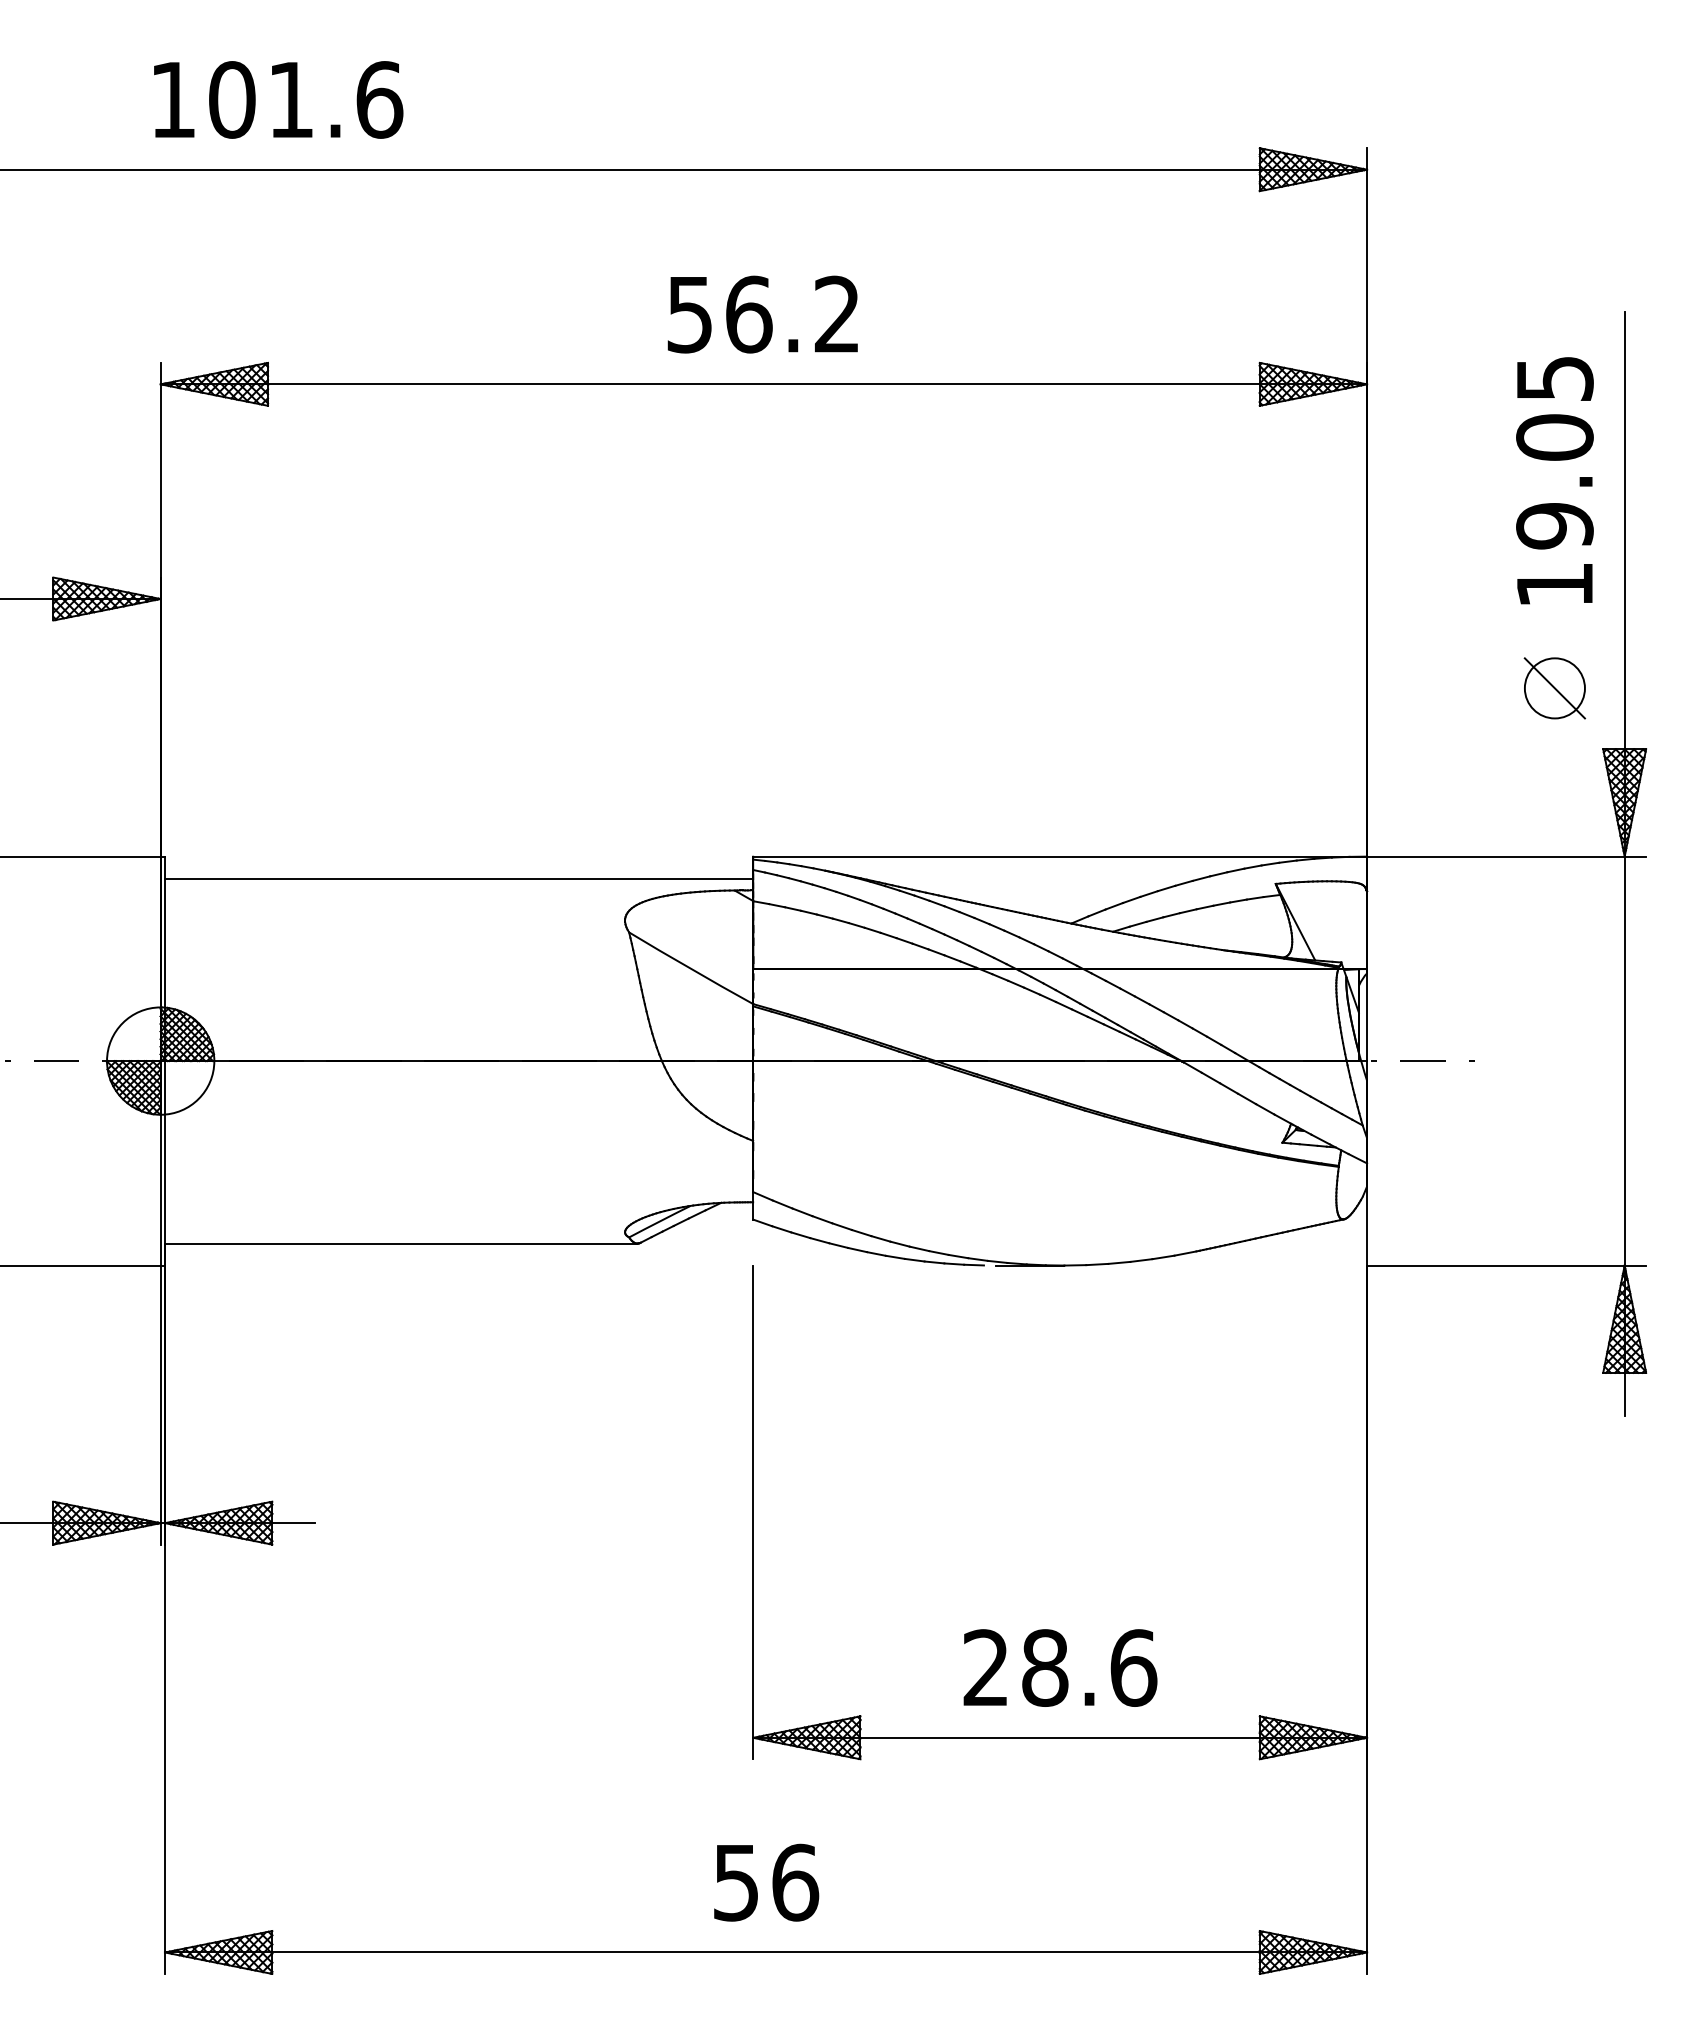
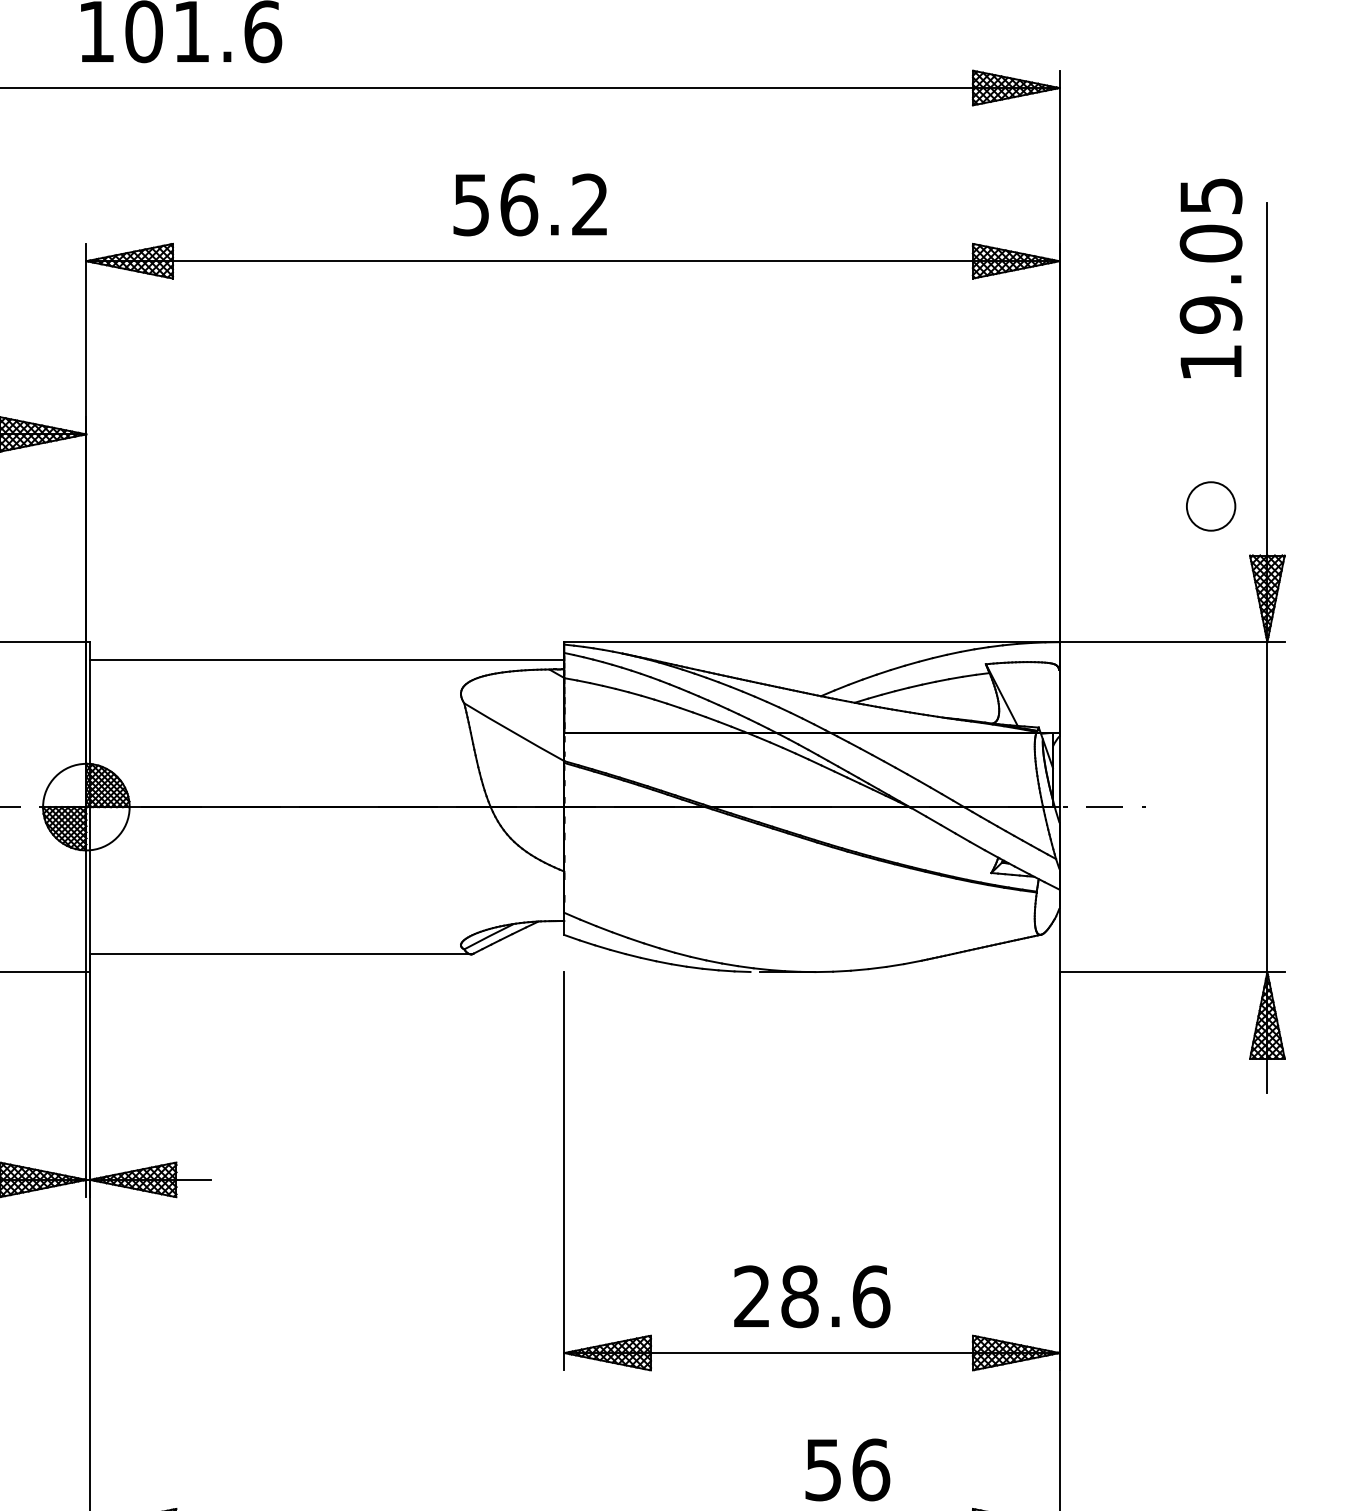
text: (762, 314) -> (529, 204), moved
text: (1554, 480) -> (1210, 278), moved
line: (1554, 688) -> (1210, 506), removed
text: (766, 1882) -> (847, 1469), moved

